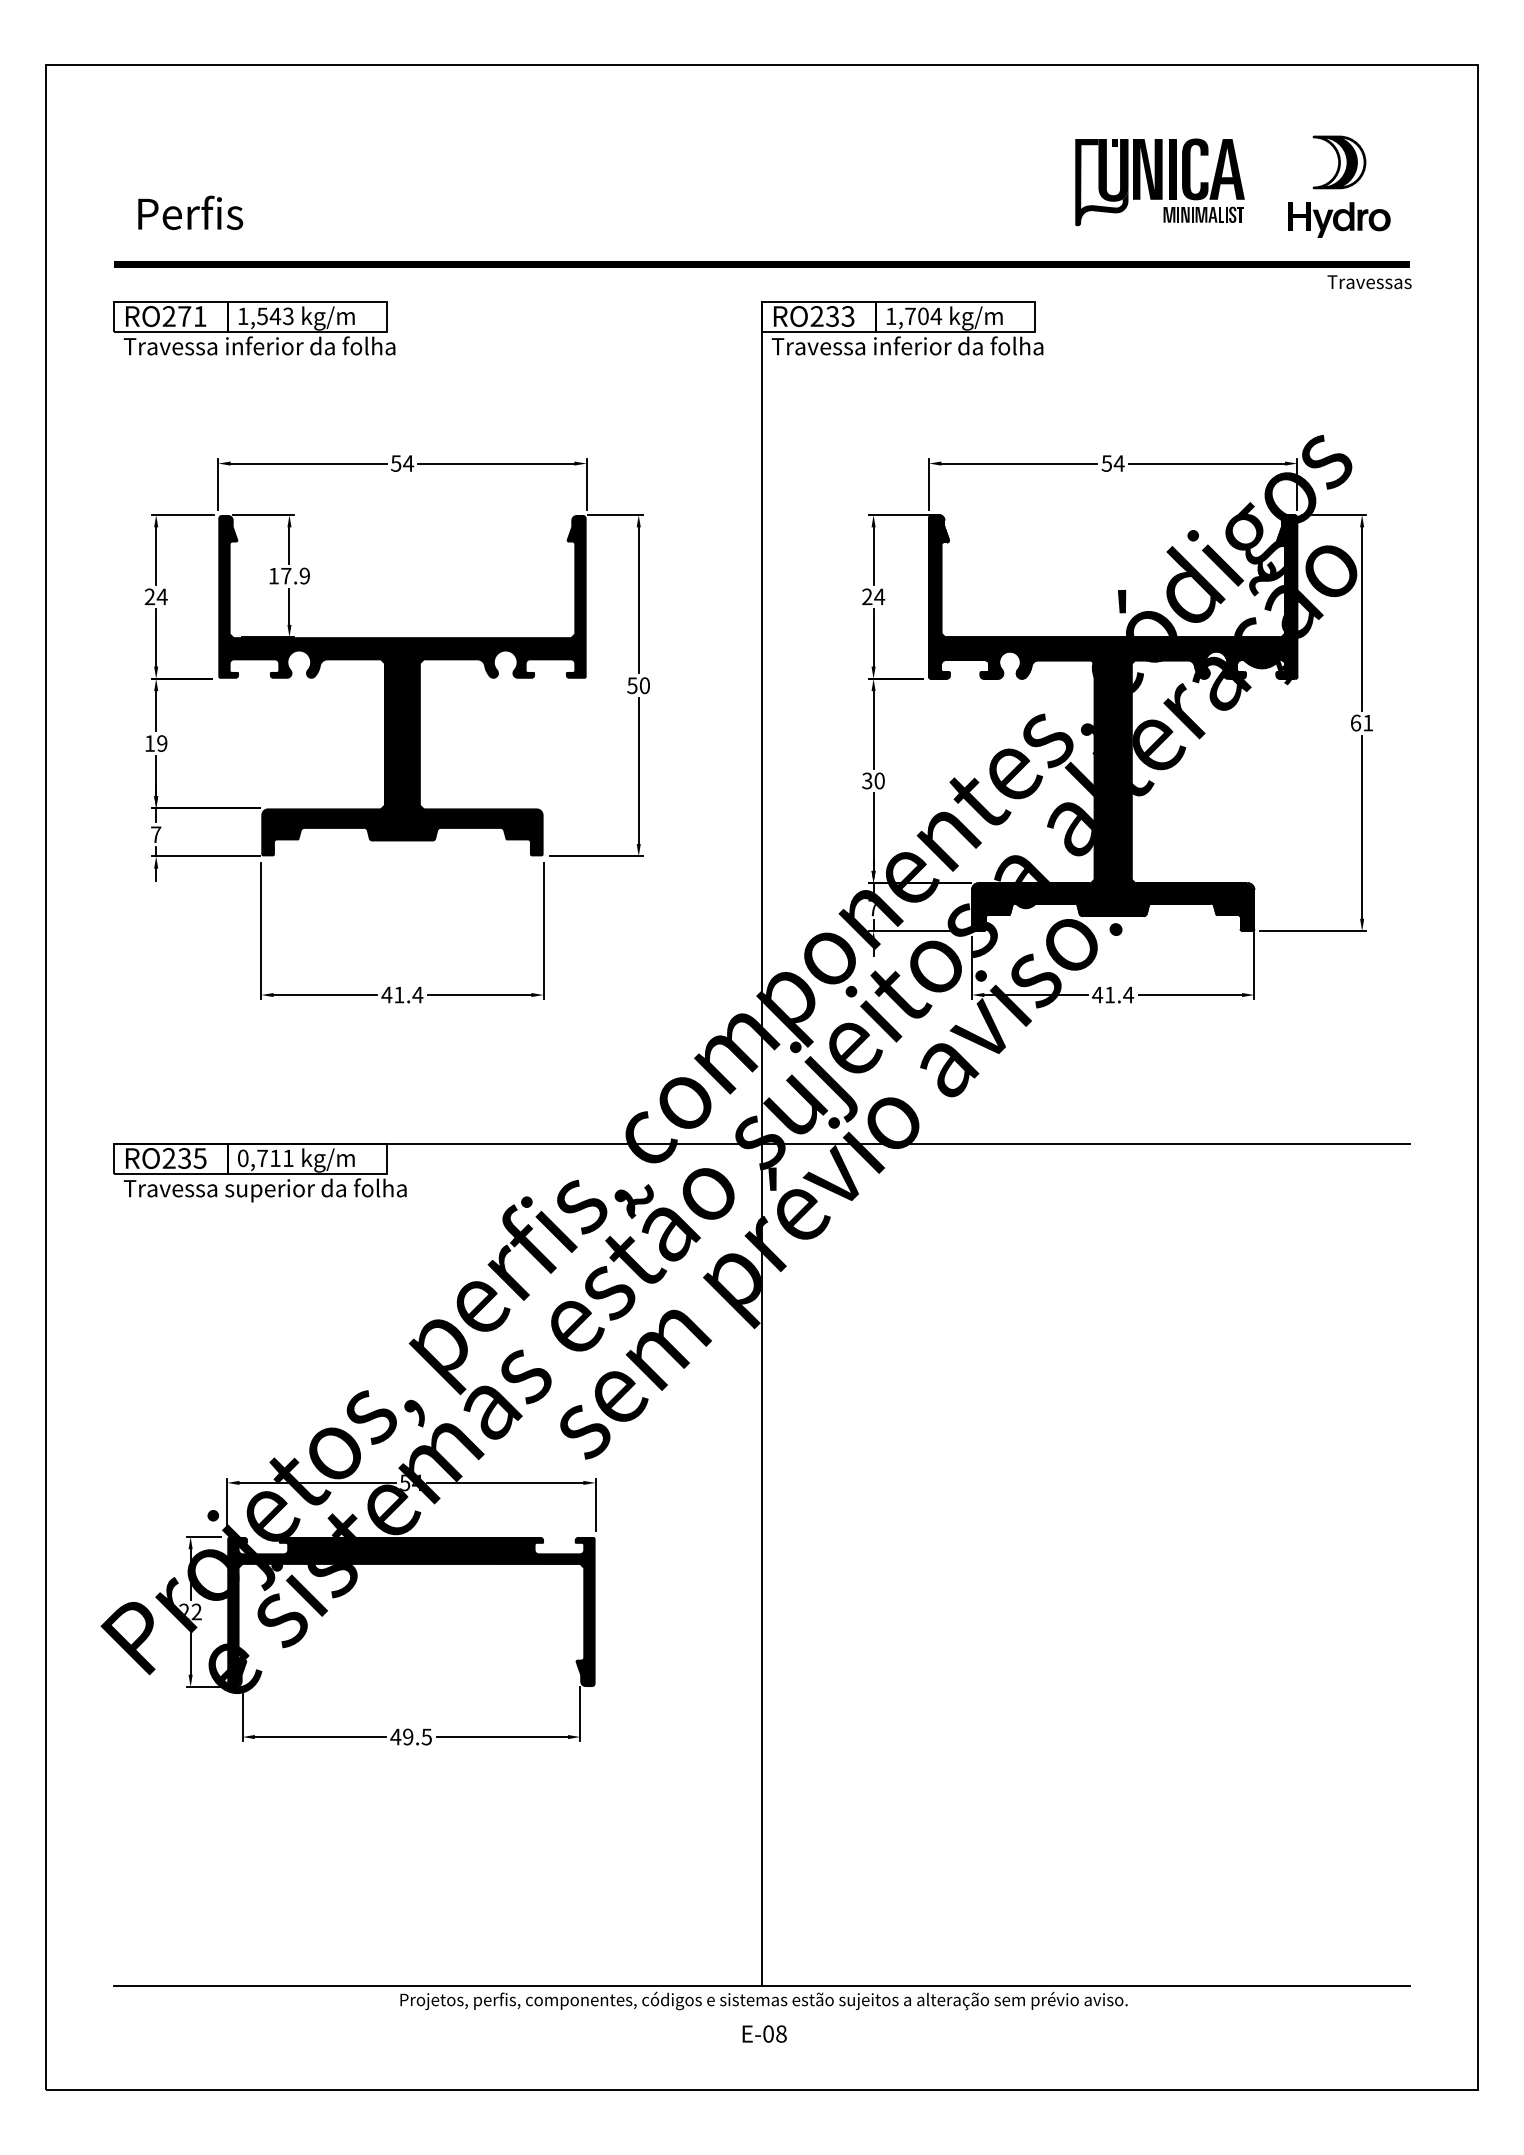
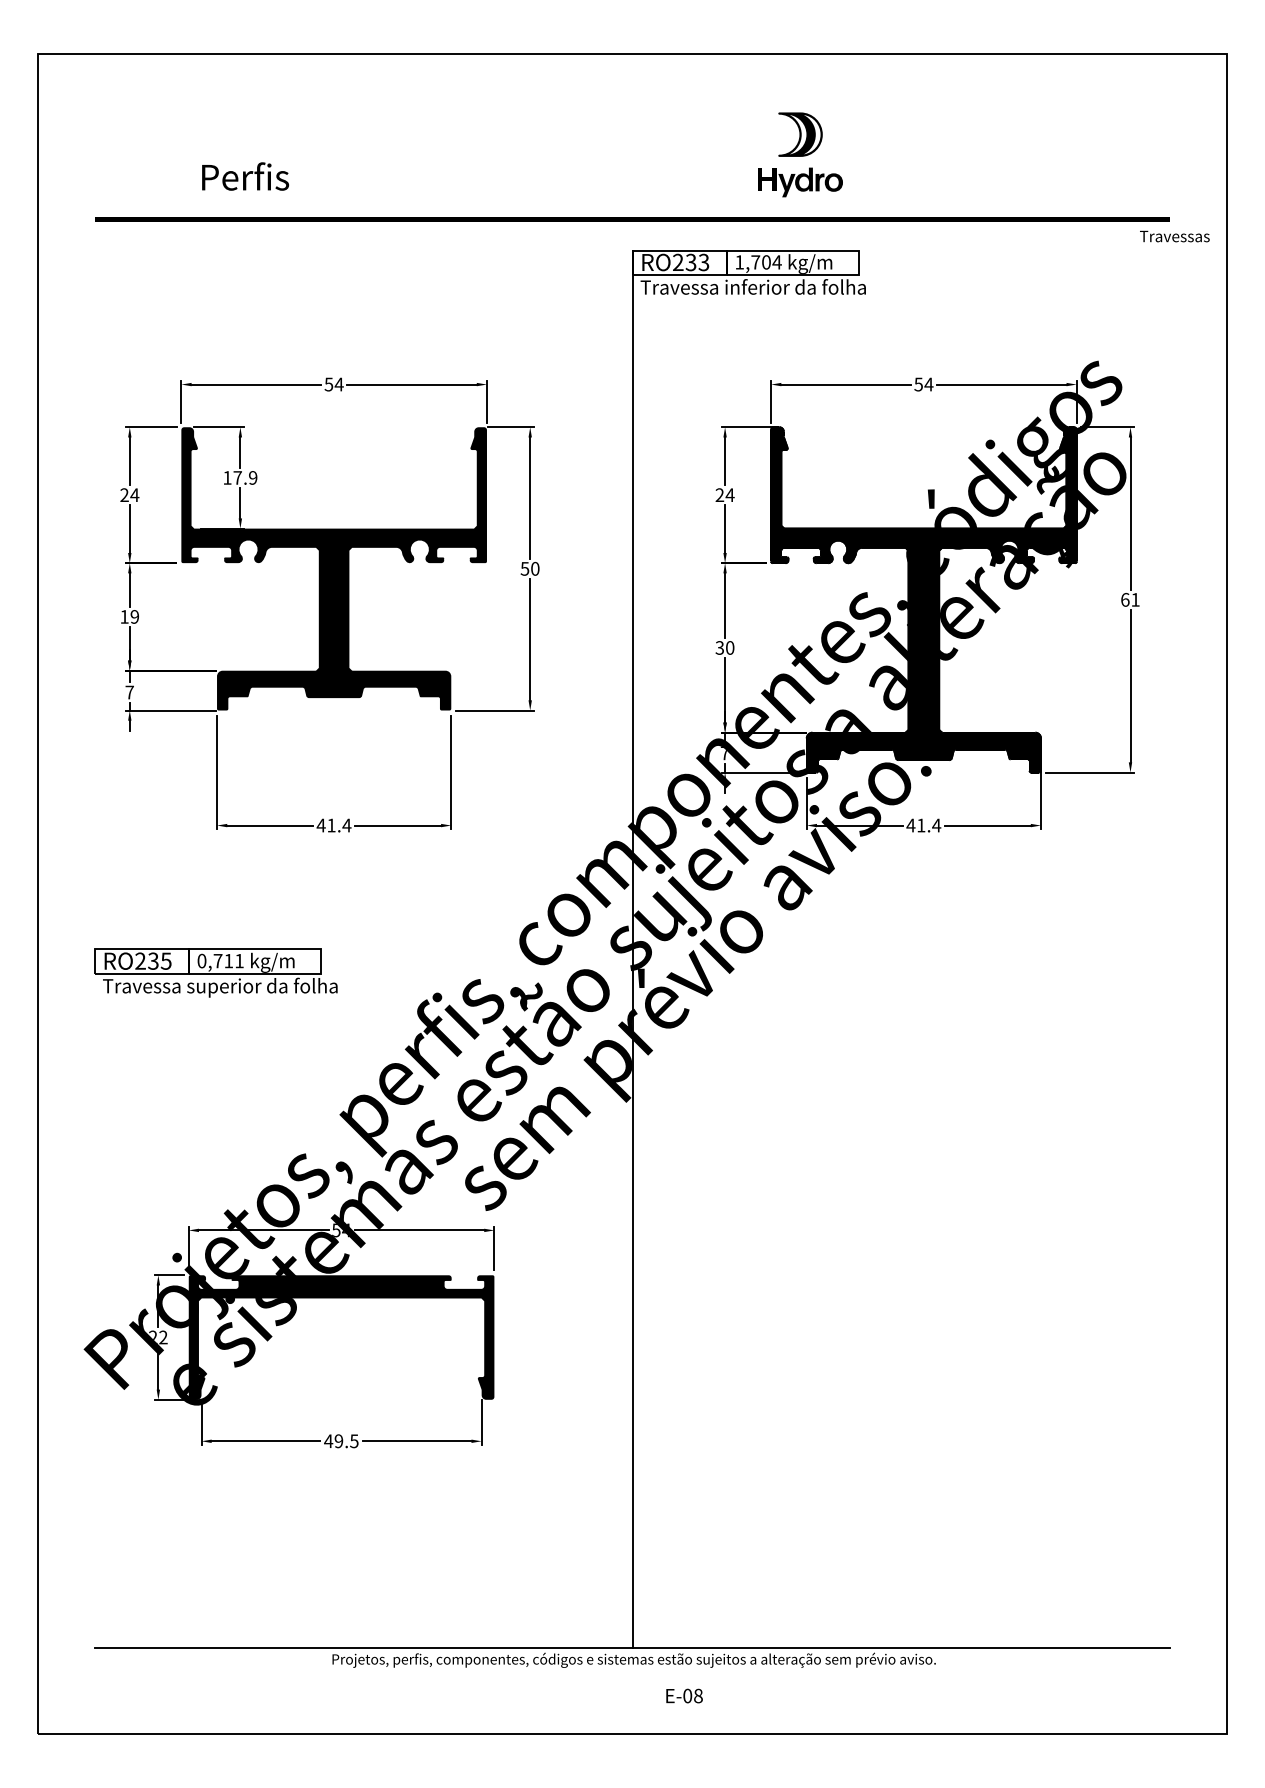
part: (1159, 182) -> (962, 151), removed
part: (1339, 186) -> (800, 154), moved
text: (190, 212) -> (245, 176), moved
text: (1369, 282) -> (1174, 236), moved
part: (254, 328) -> (211, 272), removed
line: (761, 1144) -> (632, 949), removed
text: (764, 2033) -> (684, 1695), moved

